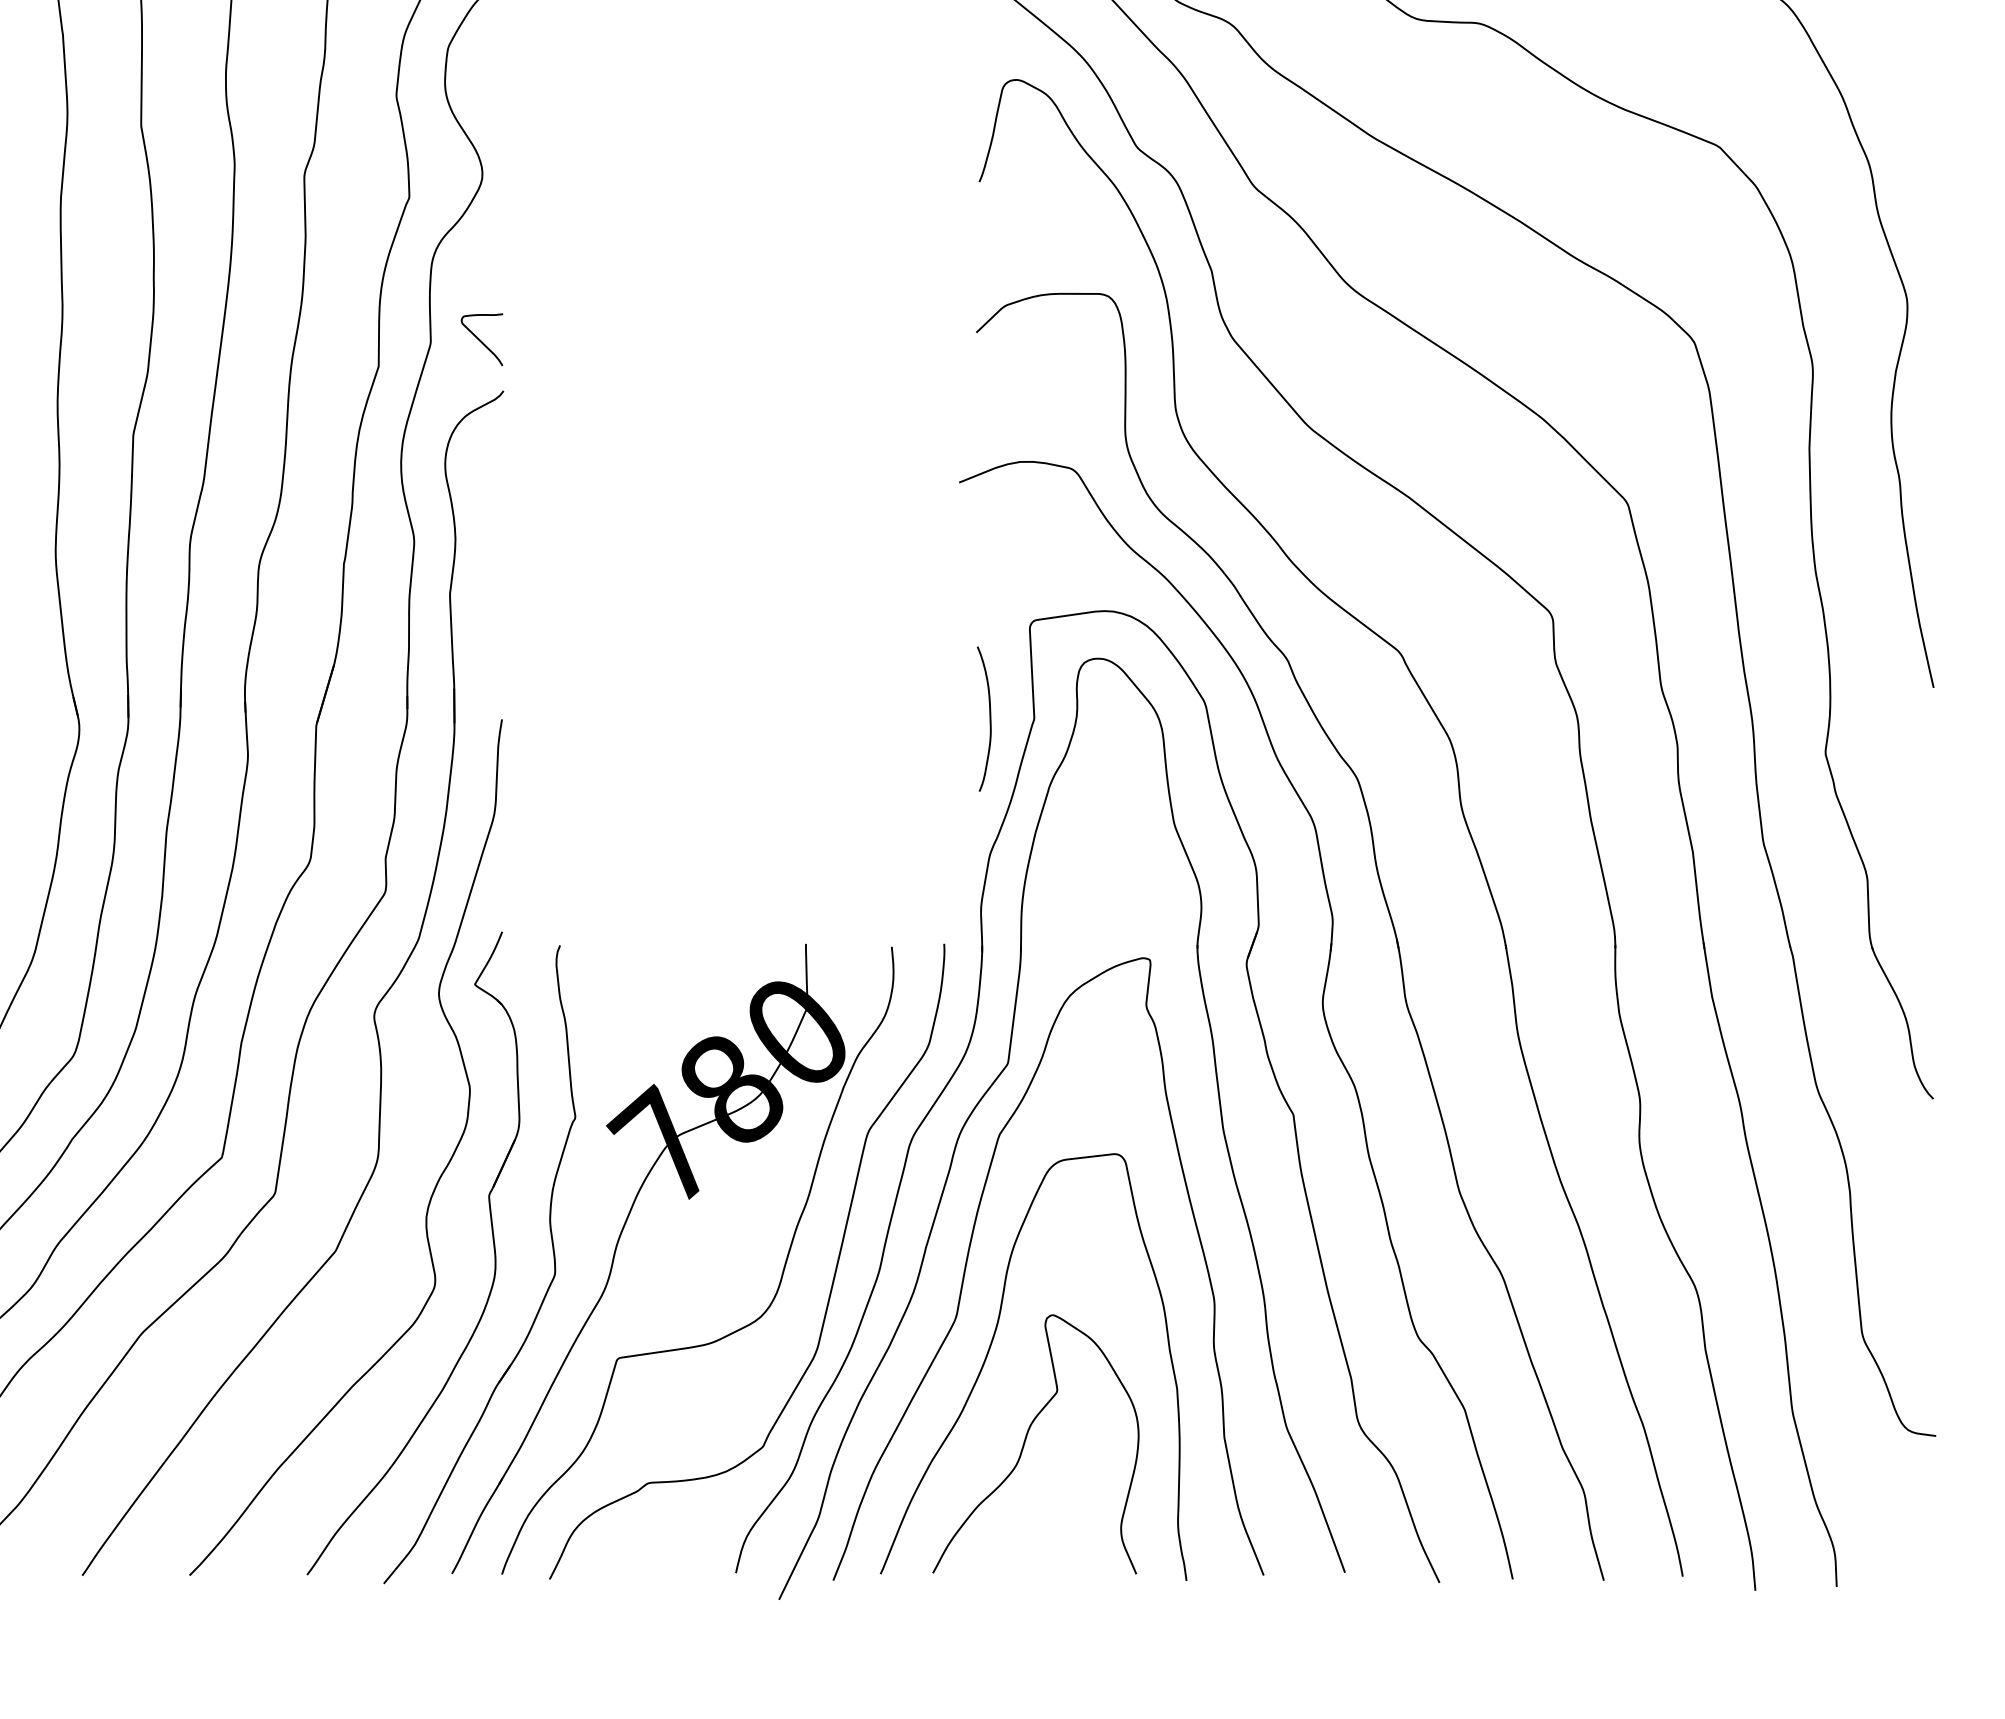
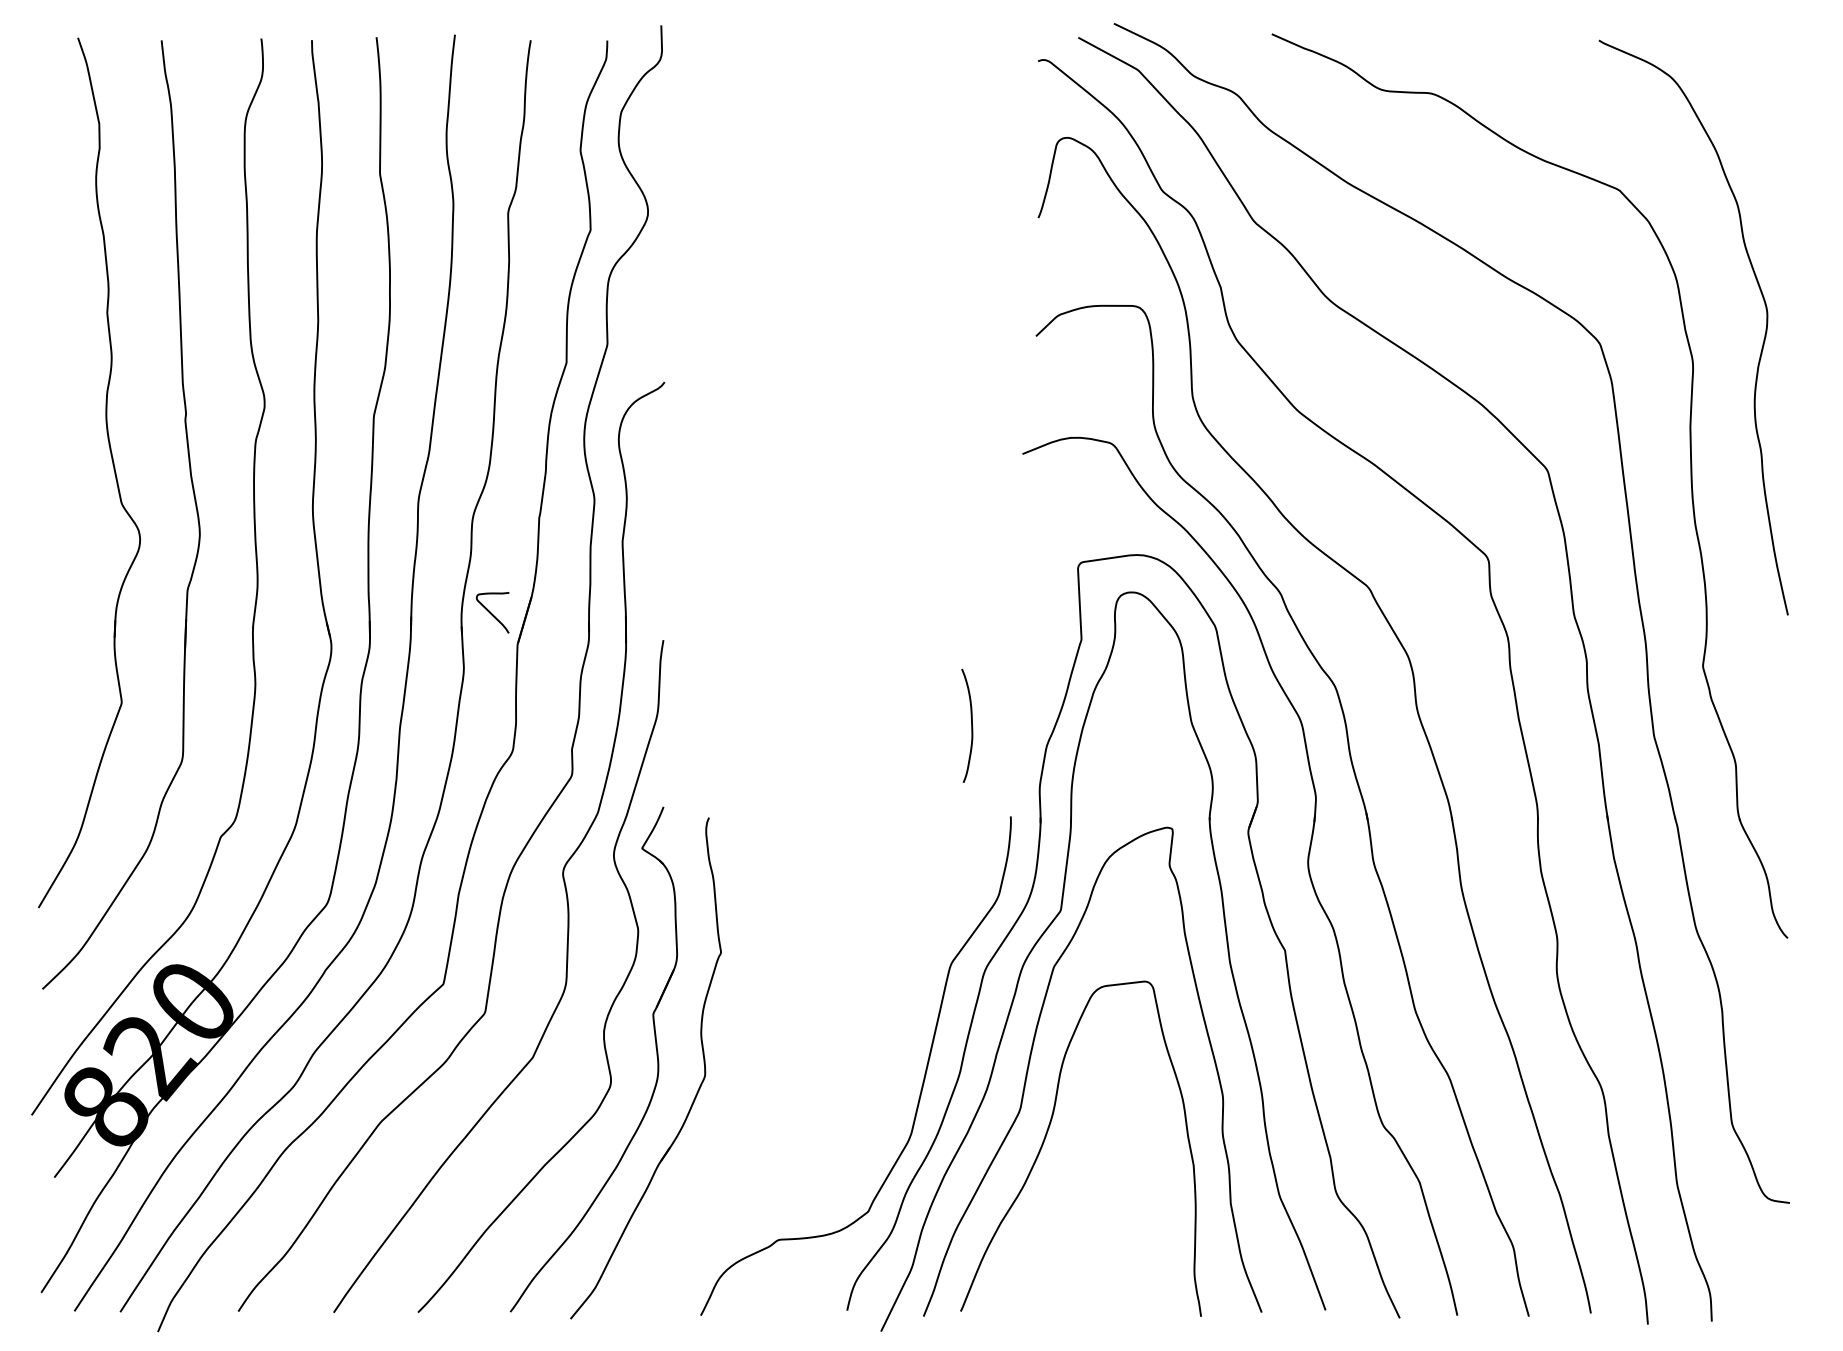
curve: (480, 339) -> (491, 612), moved
curve: (989, 718) -> (971, 725), moved
part: (620, 1239) -> (756, 1048), removed
curve: (1026, 1440) -> (1075, 1206), removed

